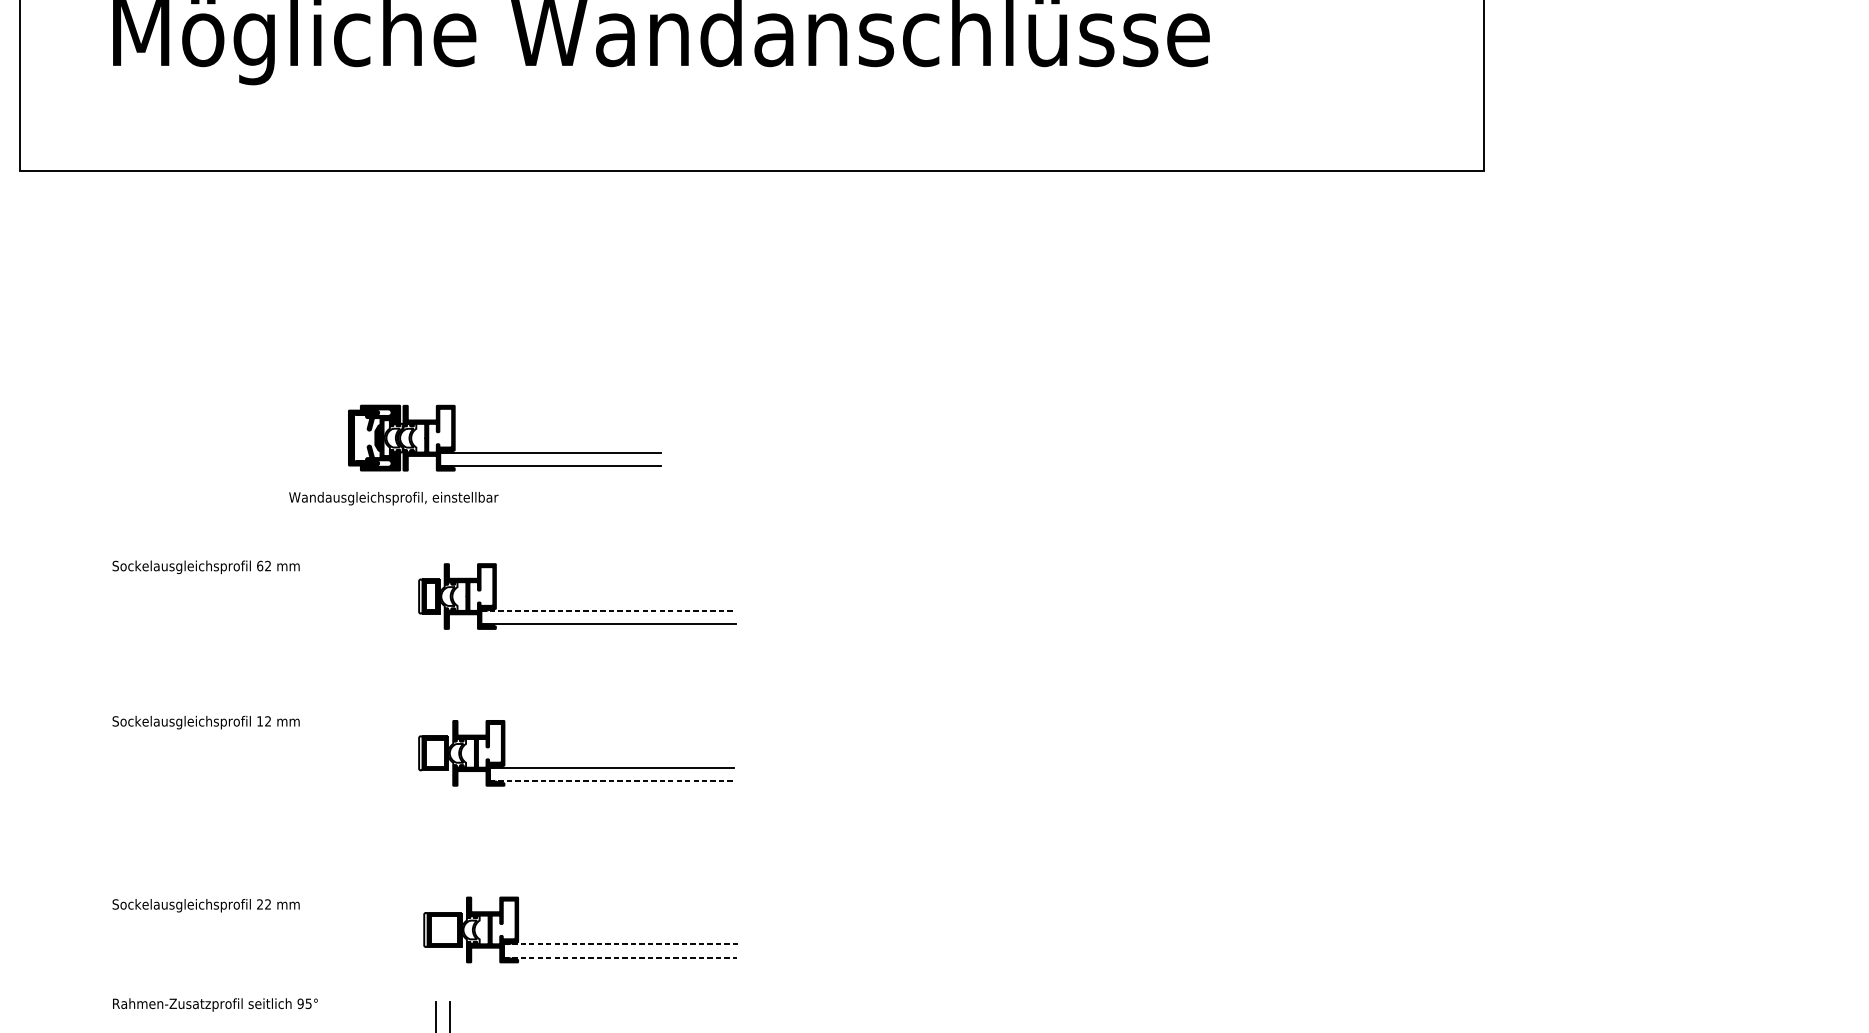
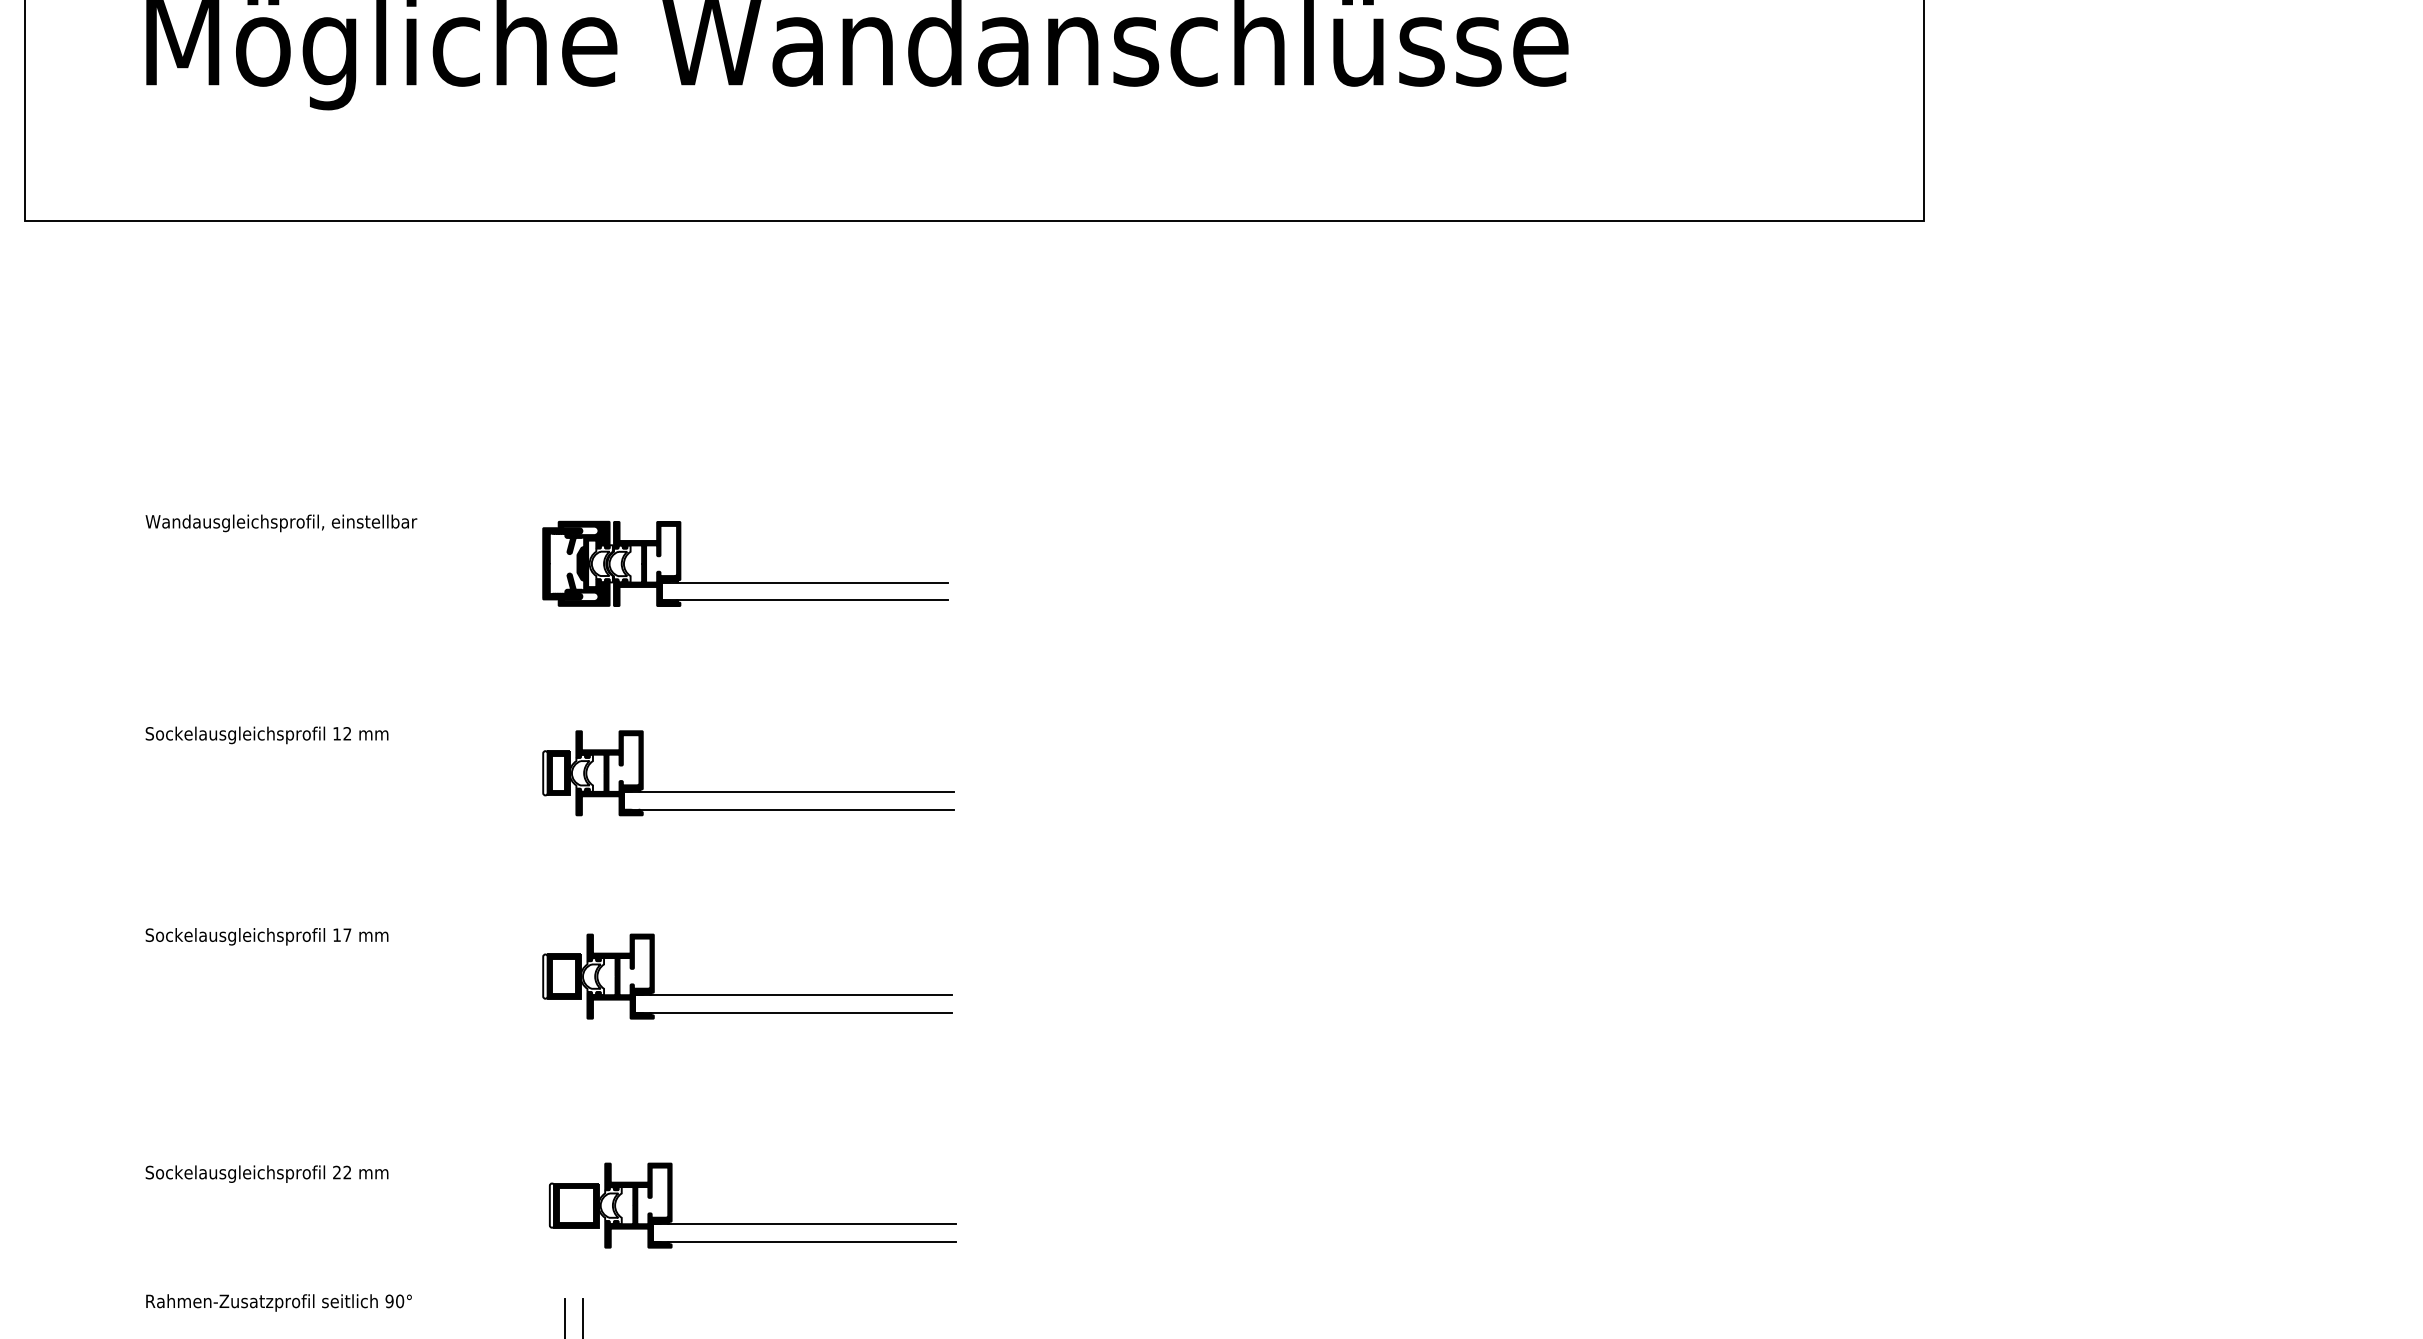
part: (504, 452) -> (745, 582), moved
text: (393, 498) -> (281, 523), moved
text: (260, 565) -> (337, 733), 62 -> 12
line: (609, 610) -> (789, 791), dashed -> solid
text: (268, 720) -> (347, 934), 12 -> 17
line: (612, 781) -> (793, 1012), dashed -> solid
line: (620, 944) -> (804, 1224), dashed -> solid
line: (620, 957) -> (804, 1241), dashed -> solid
text: (309, 1003) -> (400, 1301), 95° -> 90°

